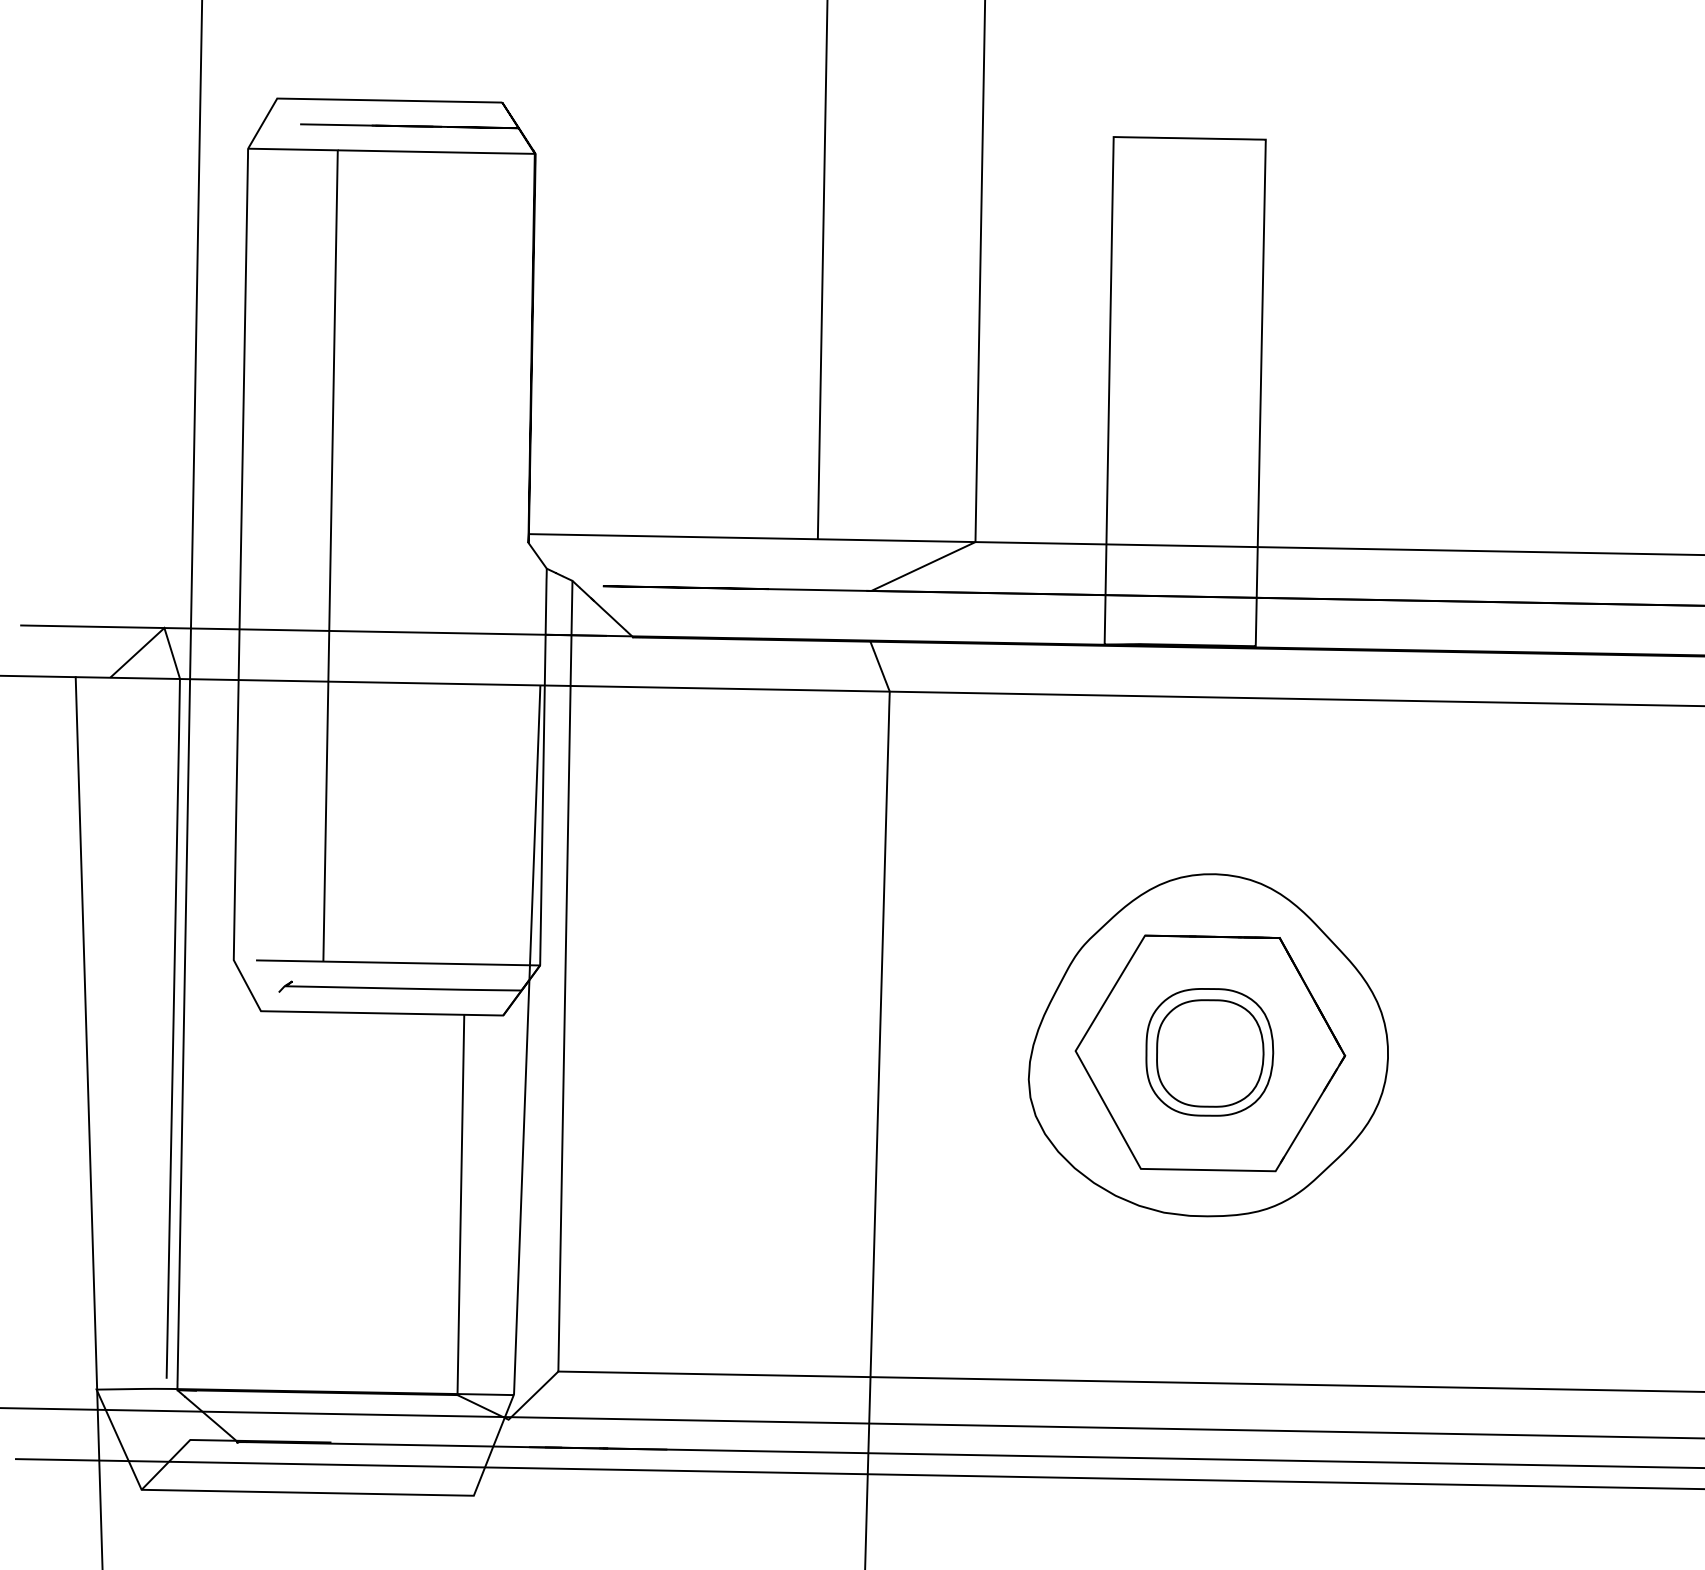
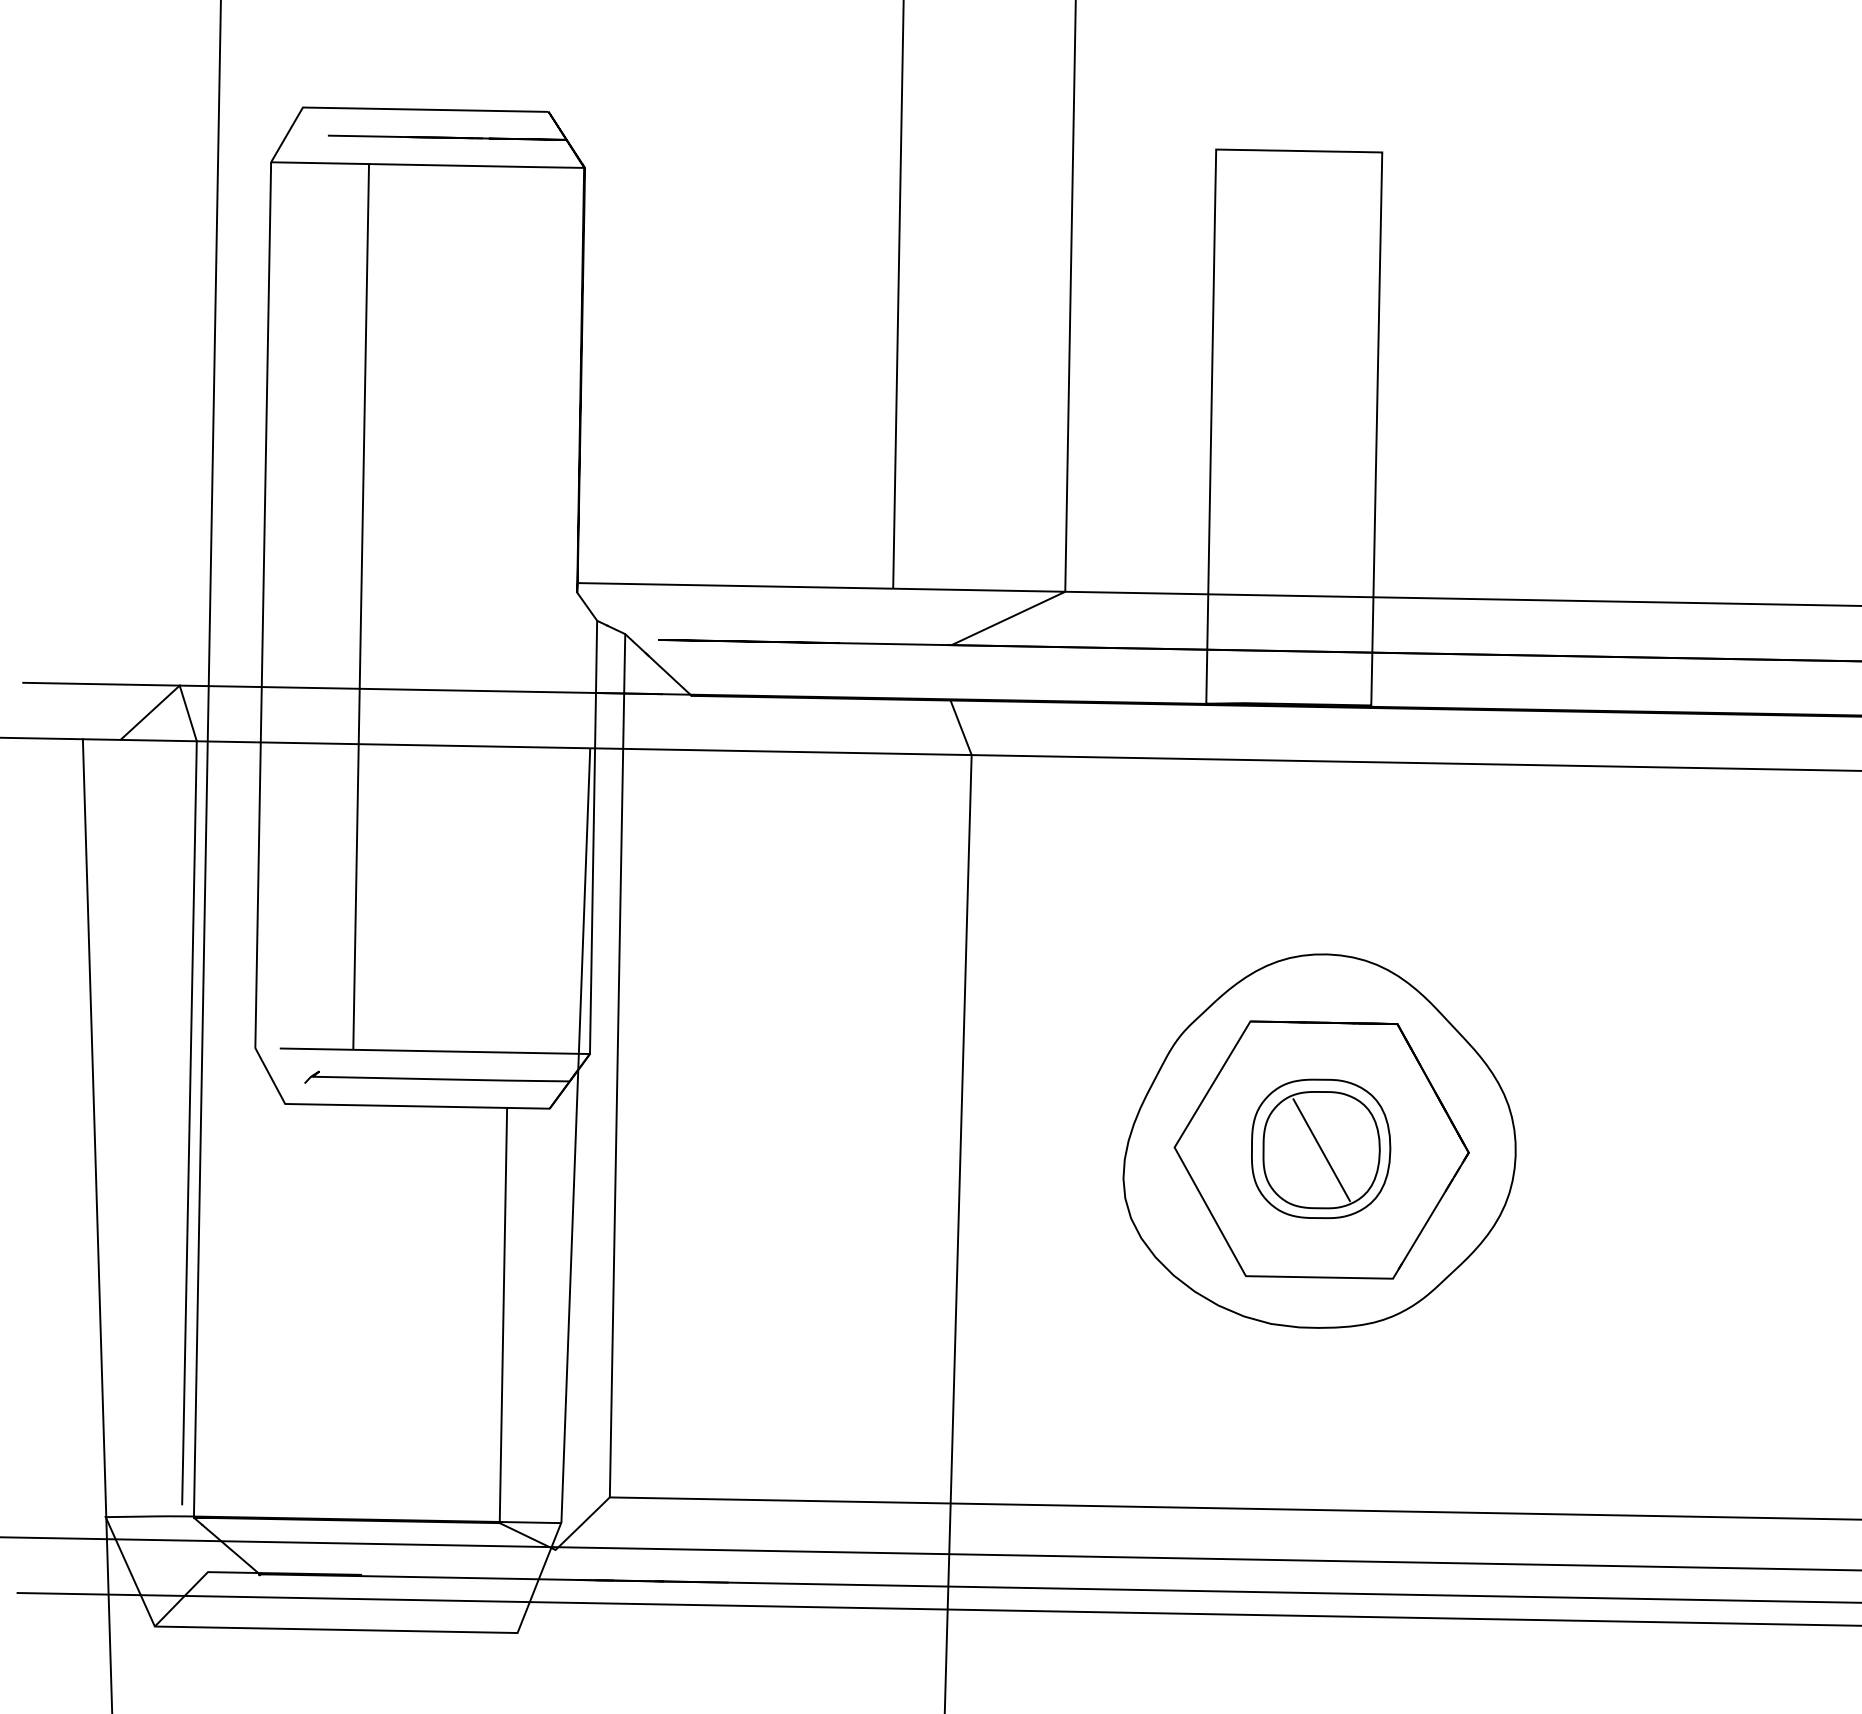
line: (1210, 1052) -> (1321, 1149), added

